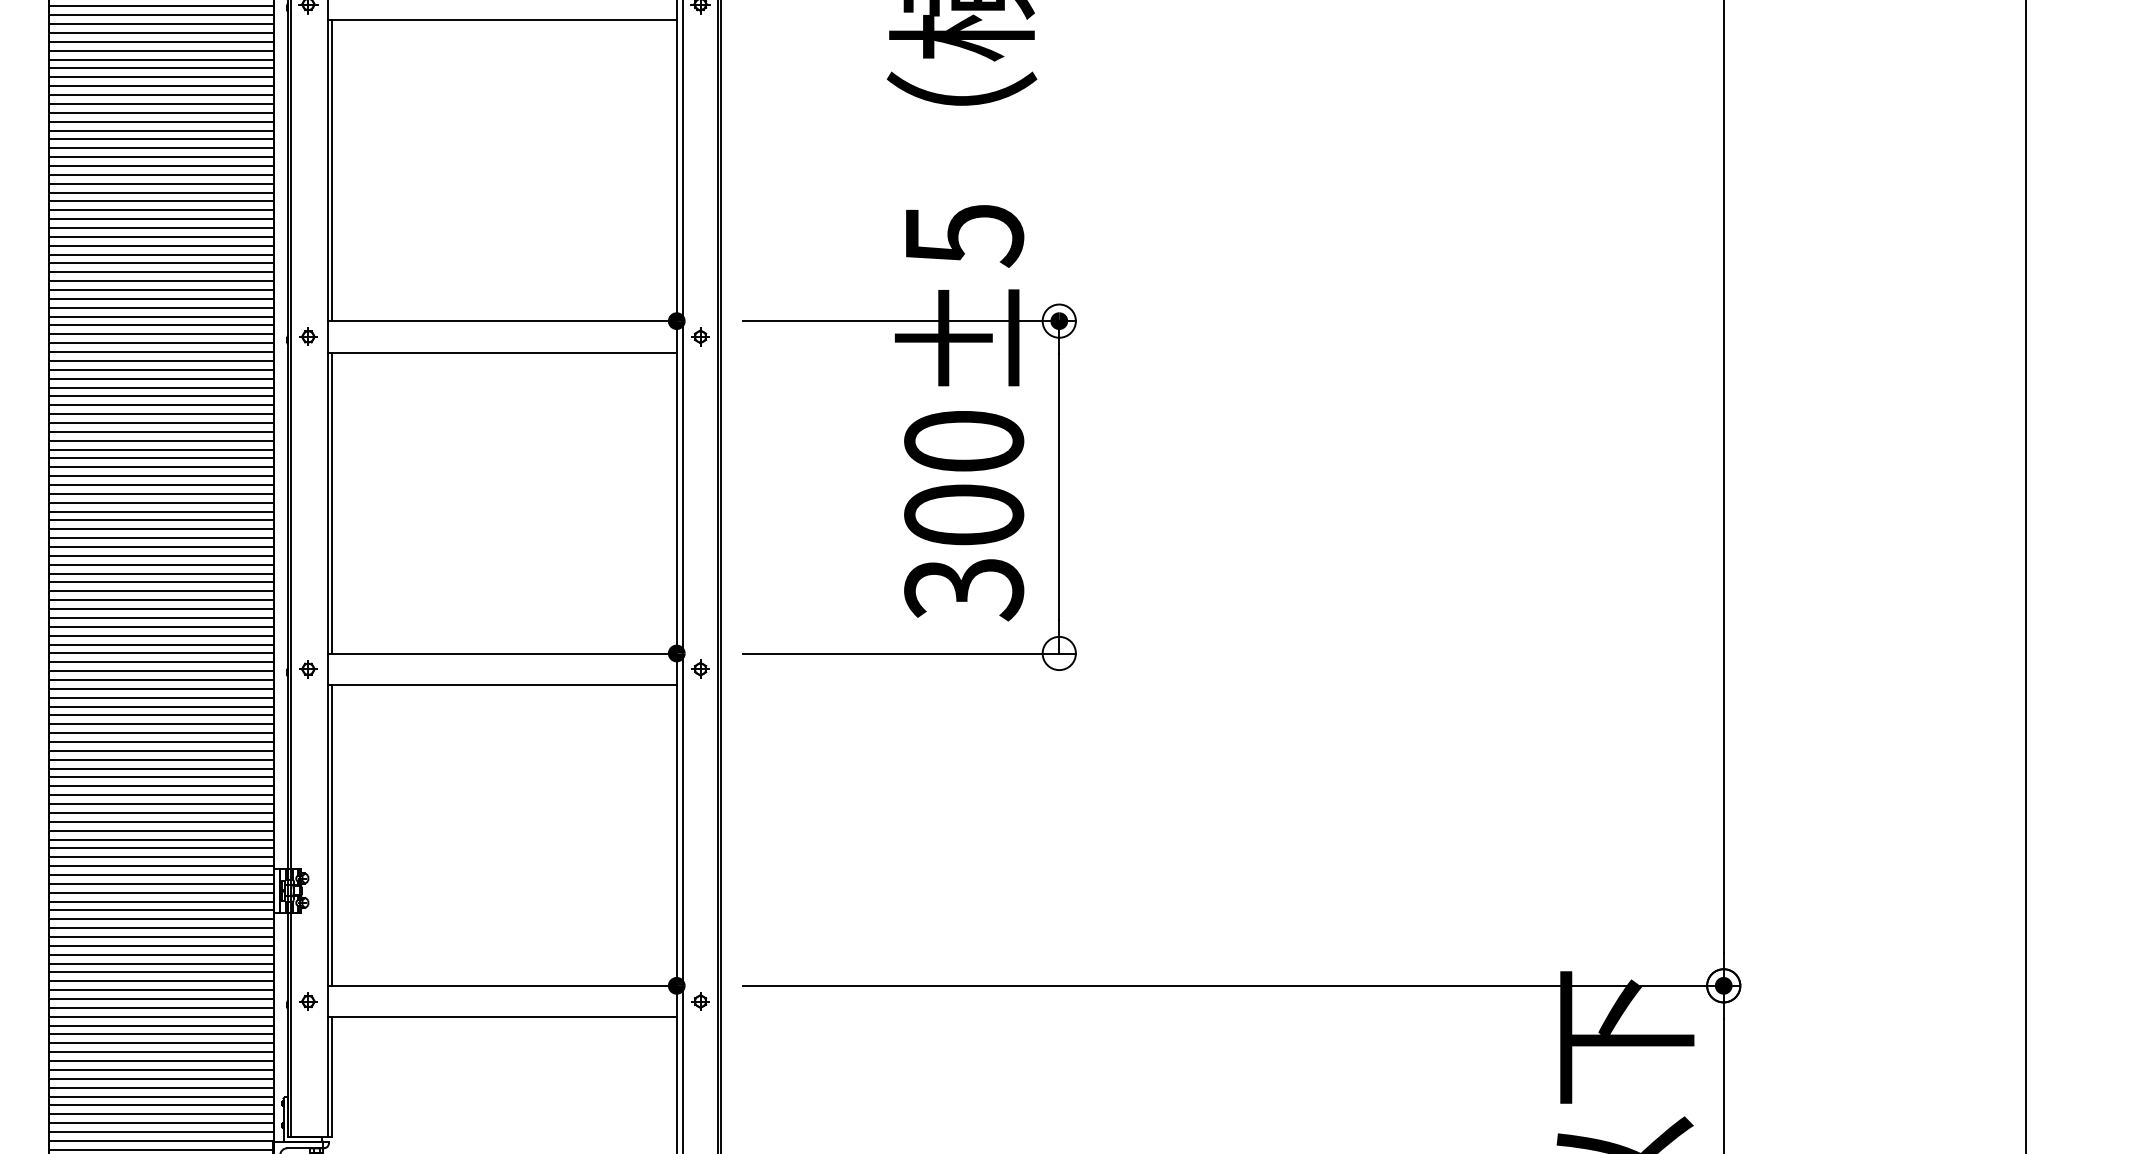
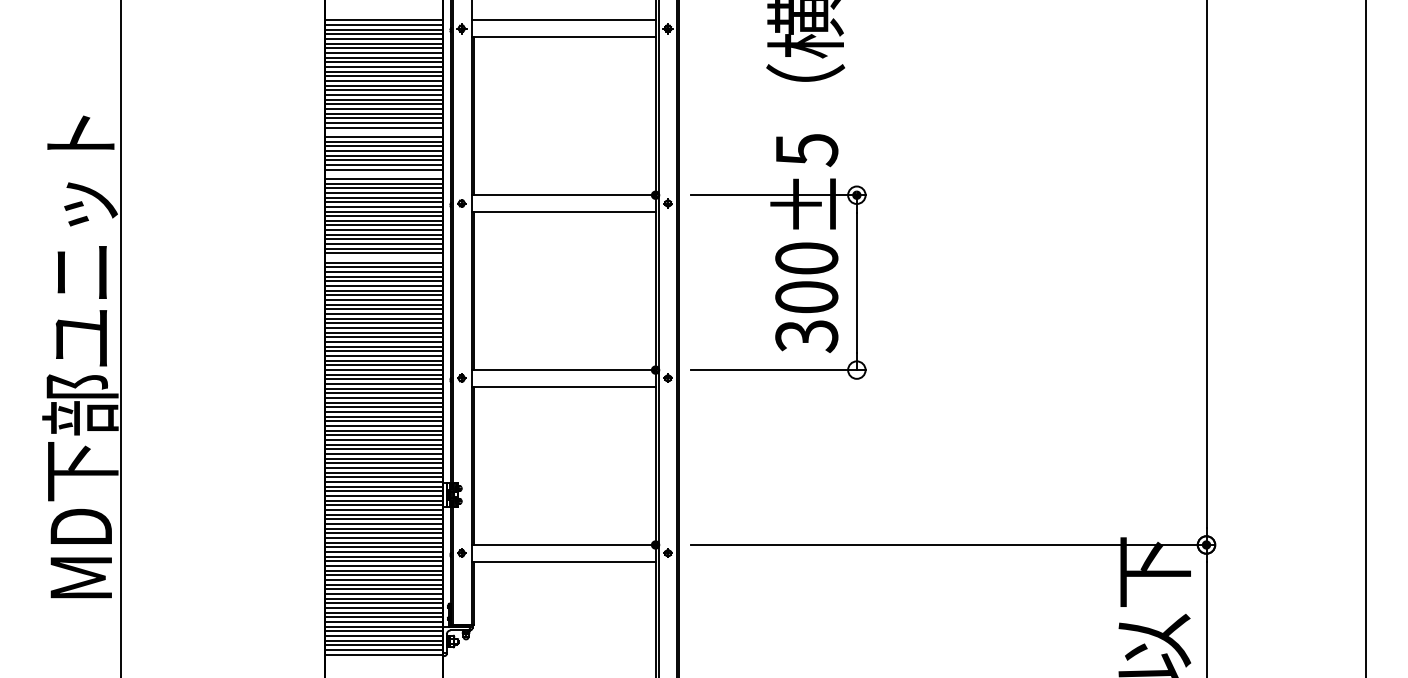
line: (161, 201) -> (384, 132), removed
line: (161, 281) -> (384, 174), removed
line: (161, 441) -> (384, 258), removed

